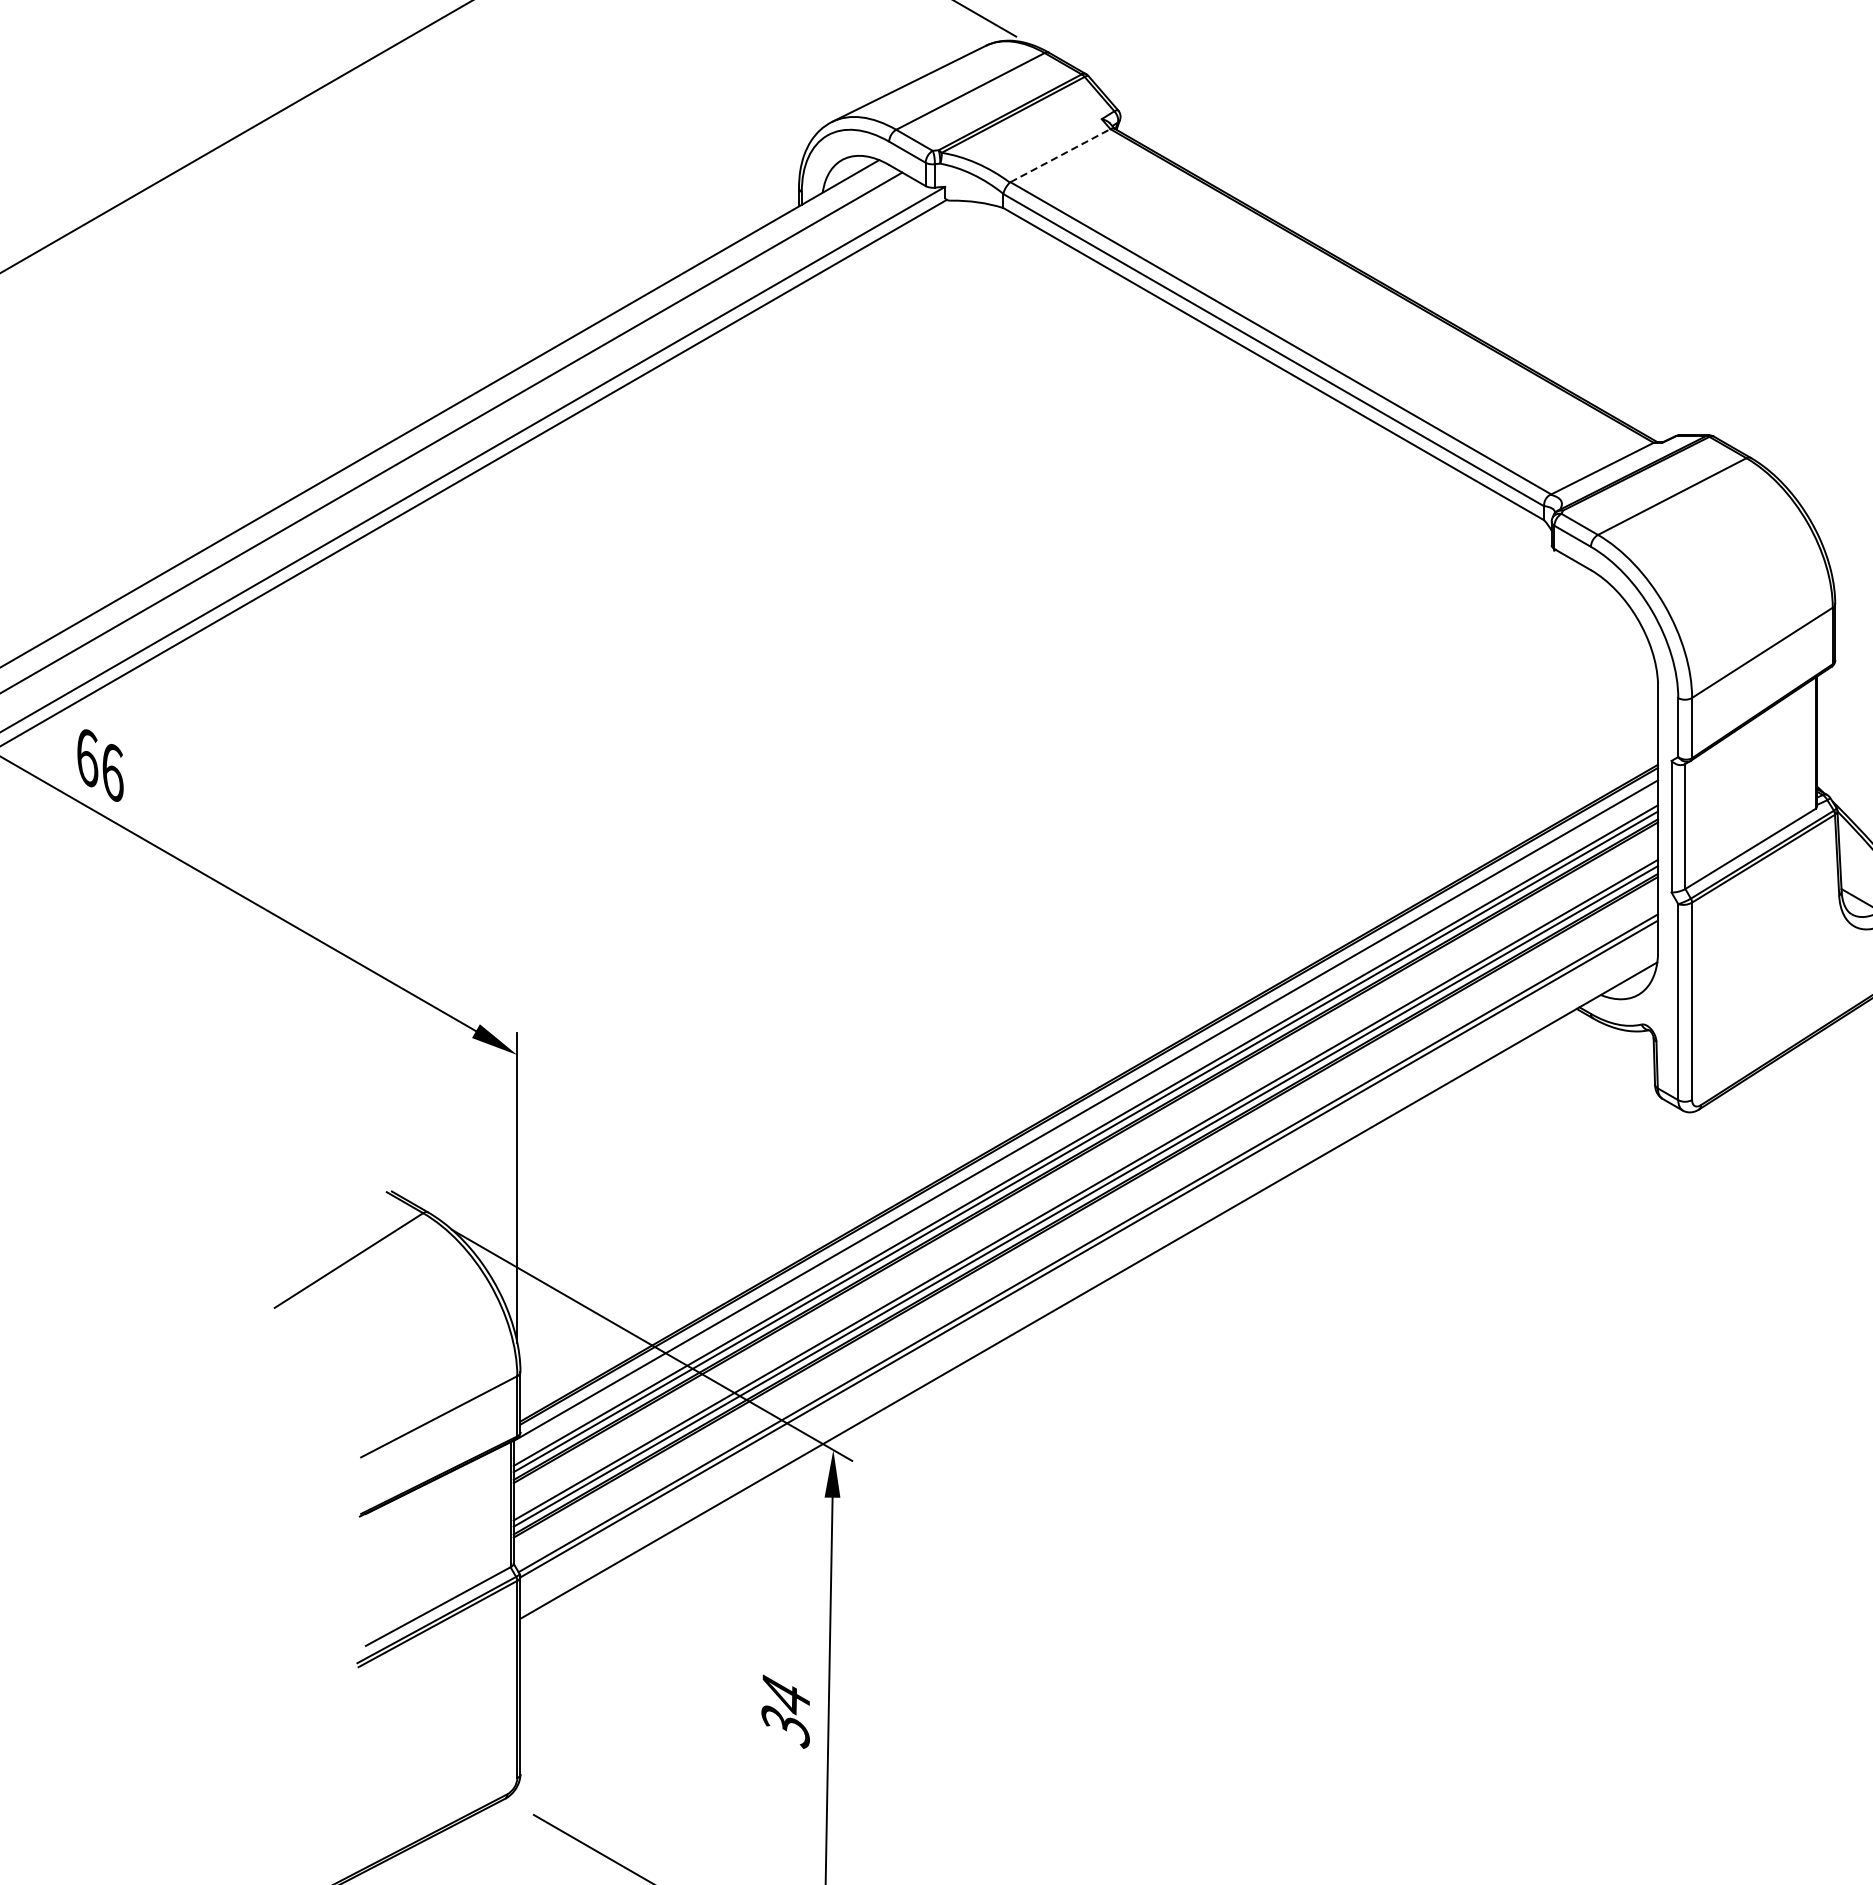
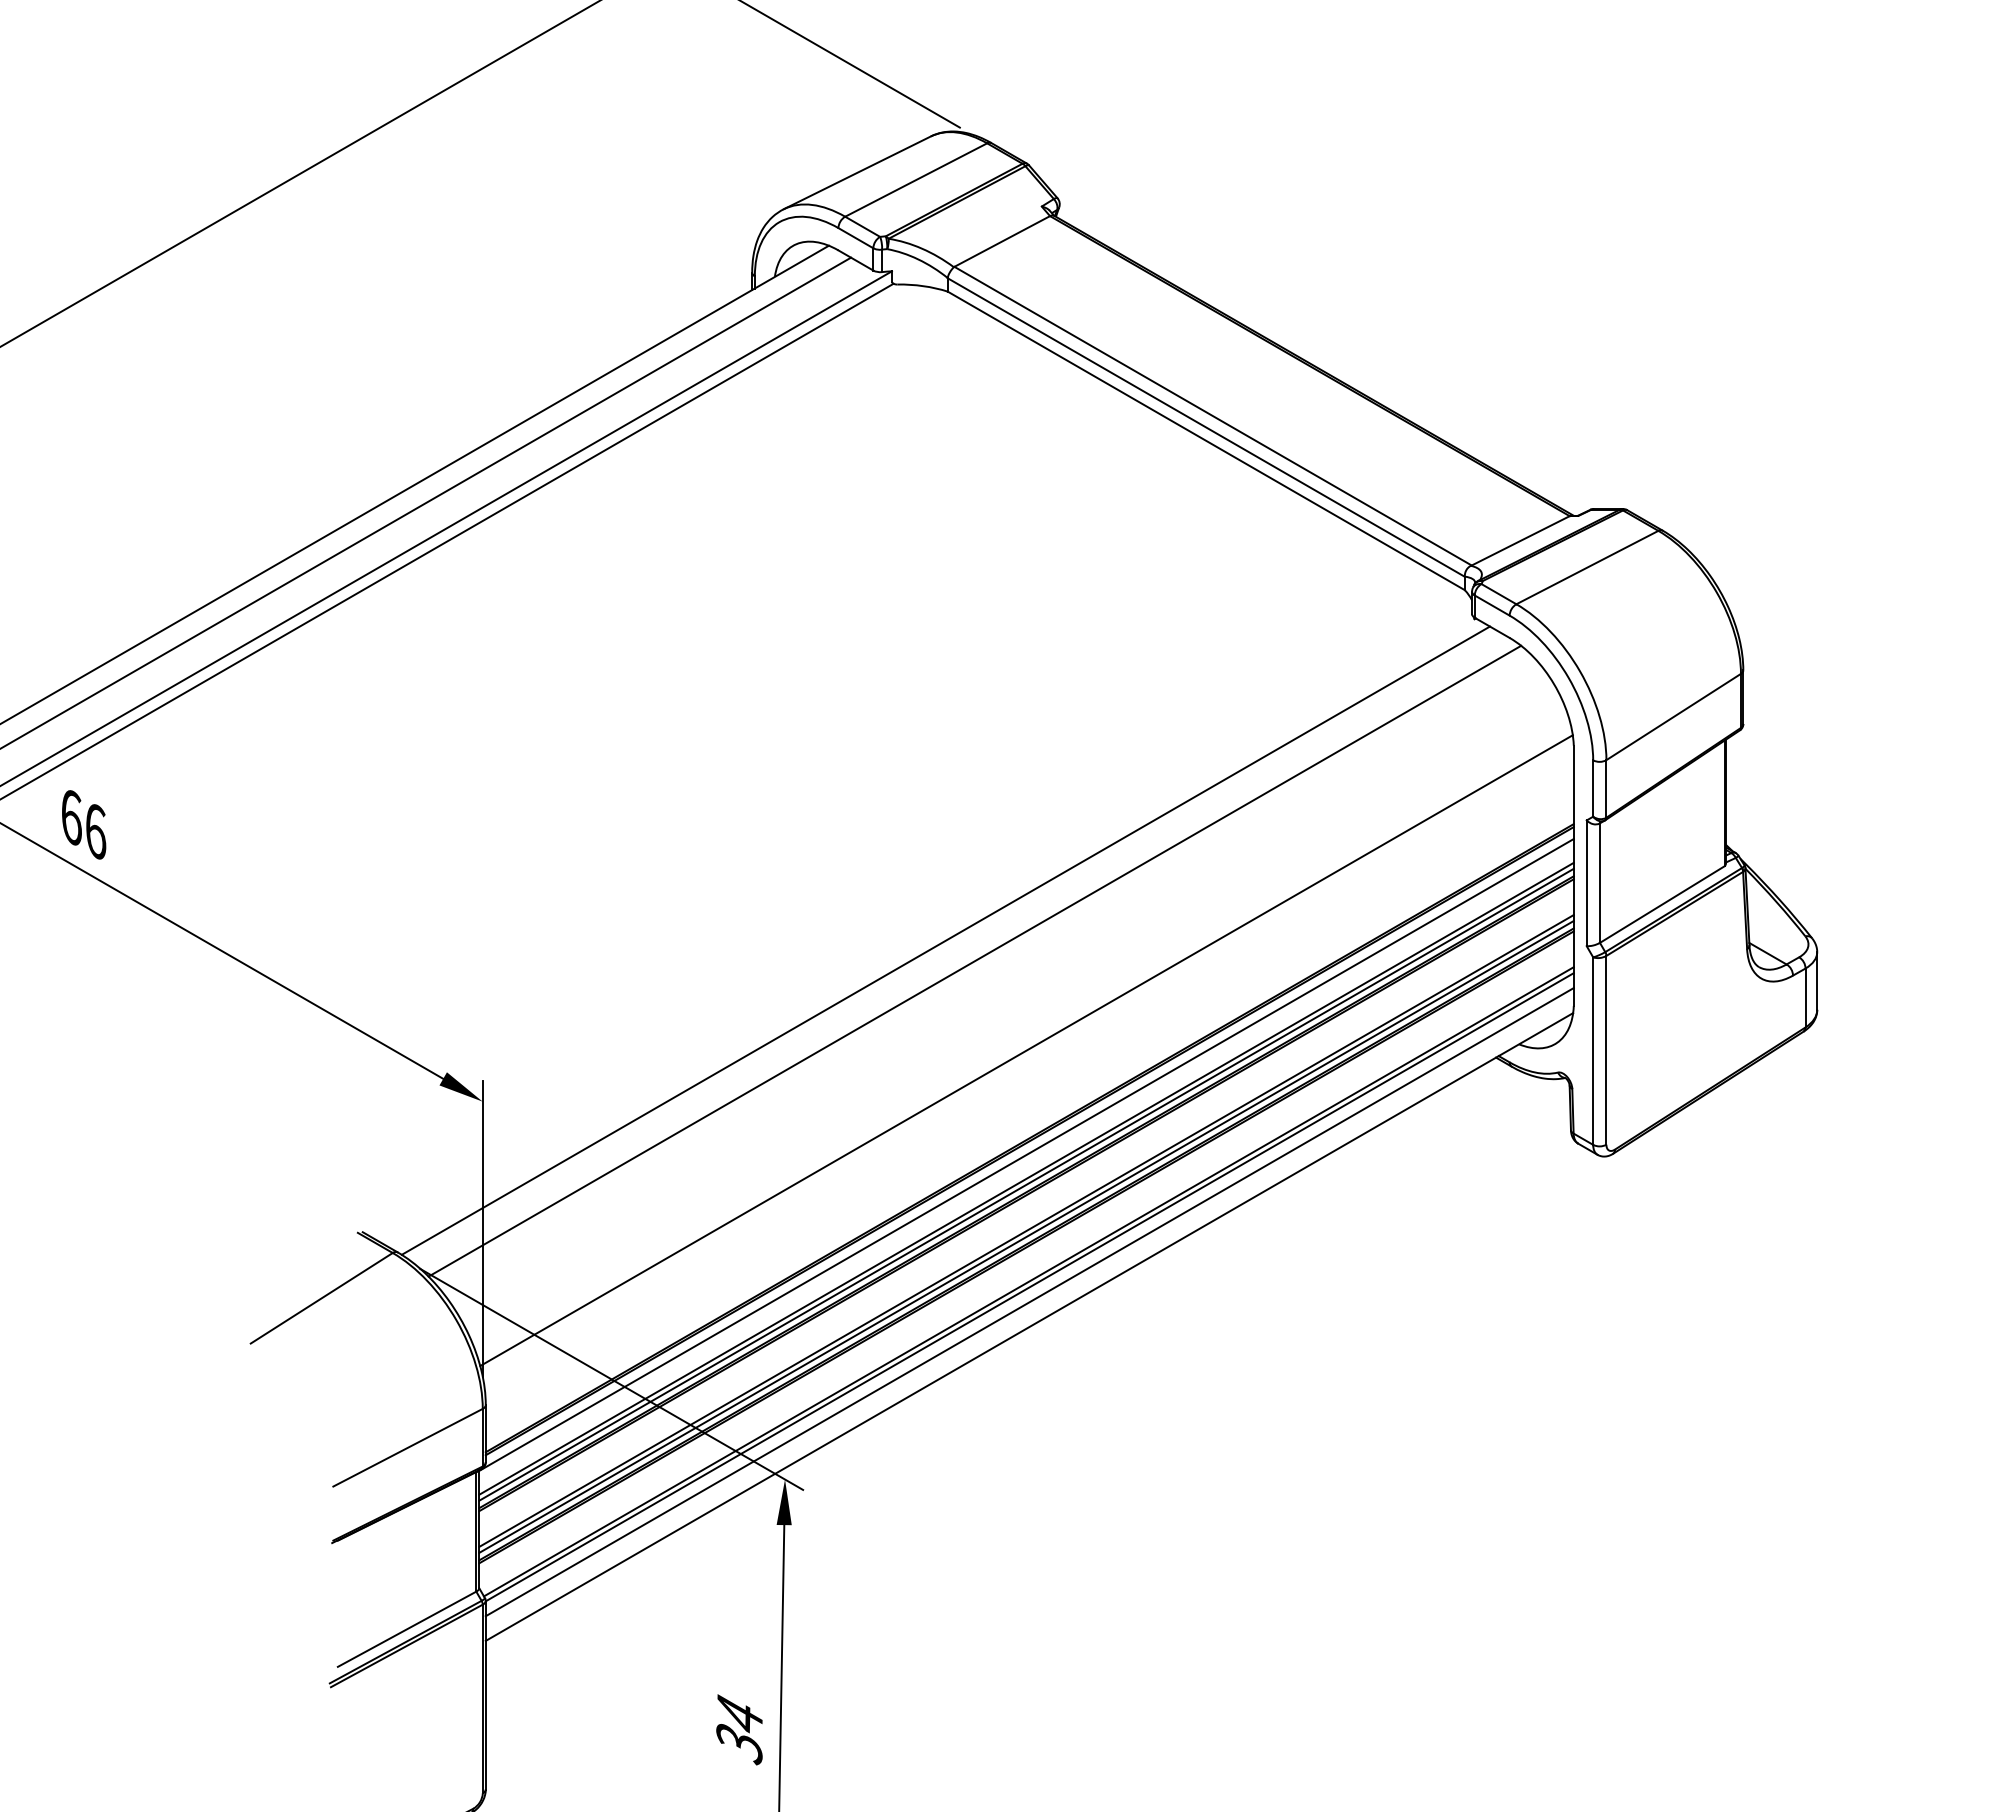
line: (1060, 155) -> (1002, 241), dashed -> solid
line: (1001, 886) -> (945, 940), added
line: (1031, 907) -> (974, 960), added
line: (1085, 1001) -> (1026, 1050), added
line: (1088, 1264) -> (1029, 1302), added

